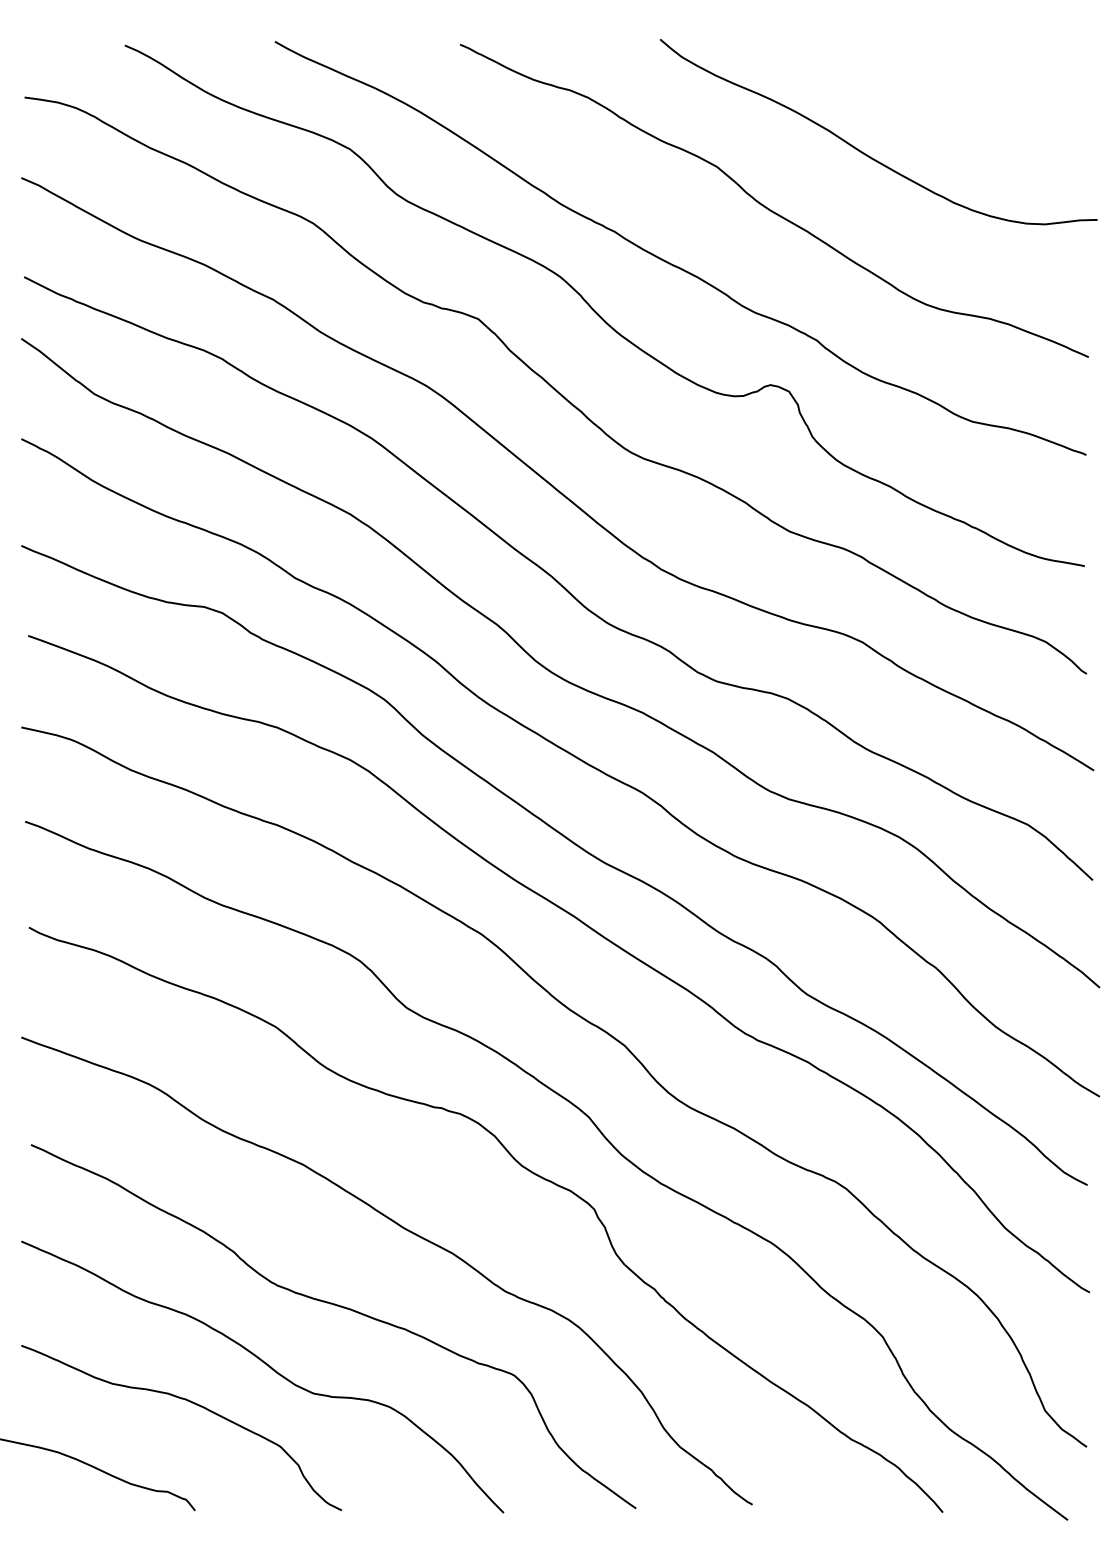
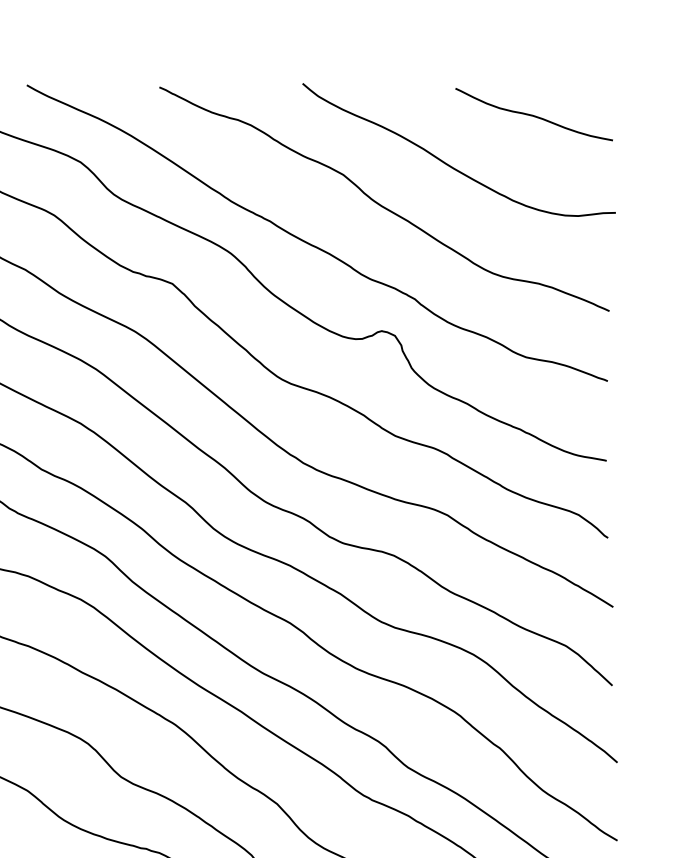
curve: (983, 83) -> (534, 115), added

